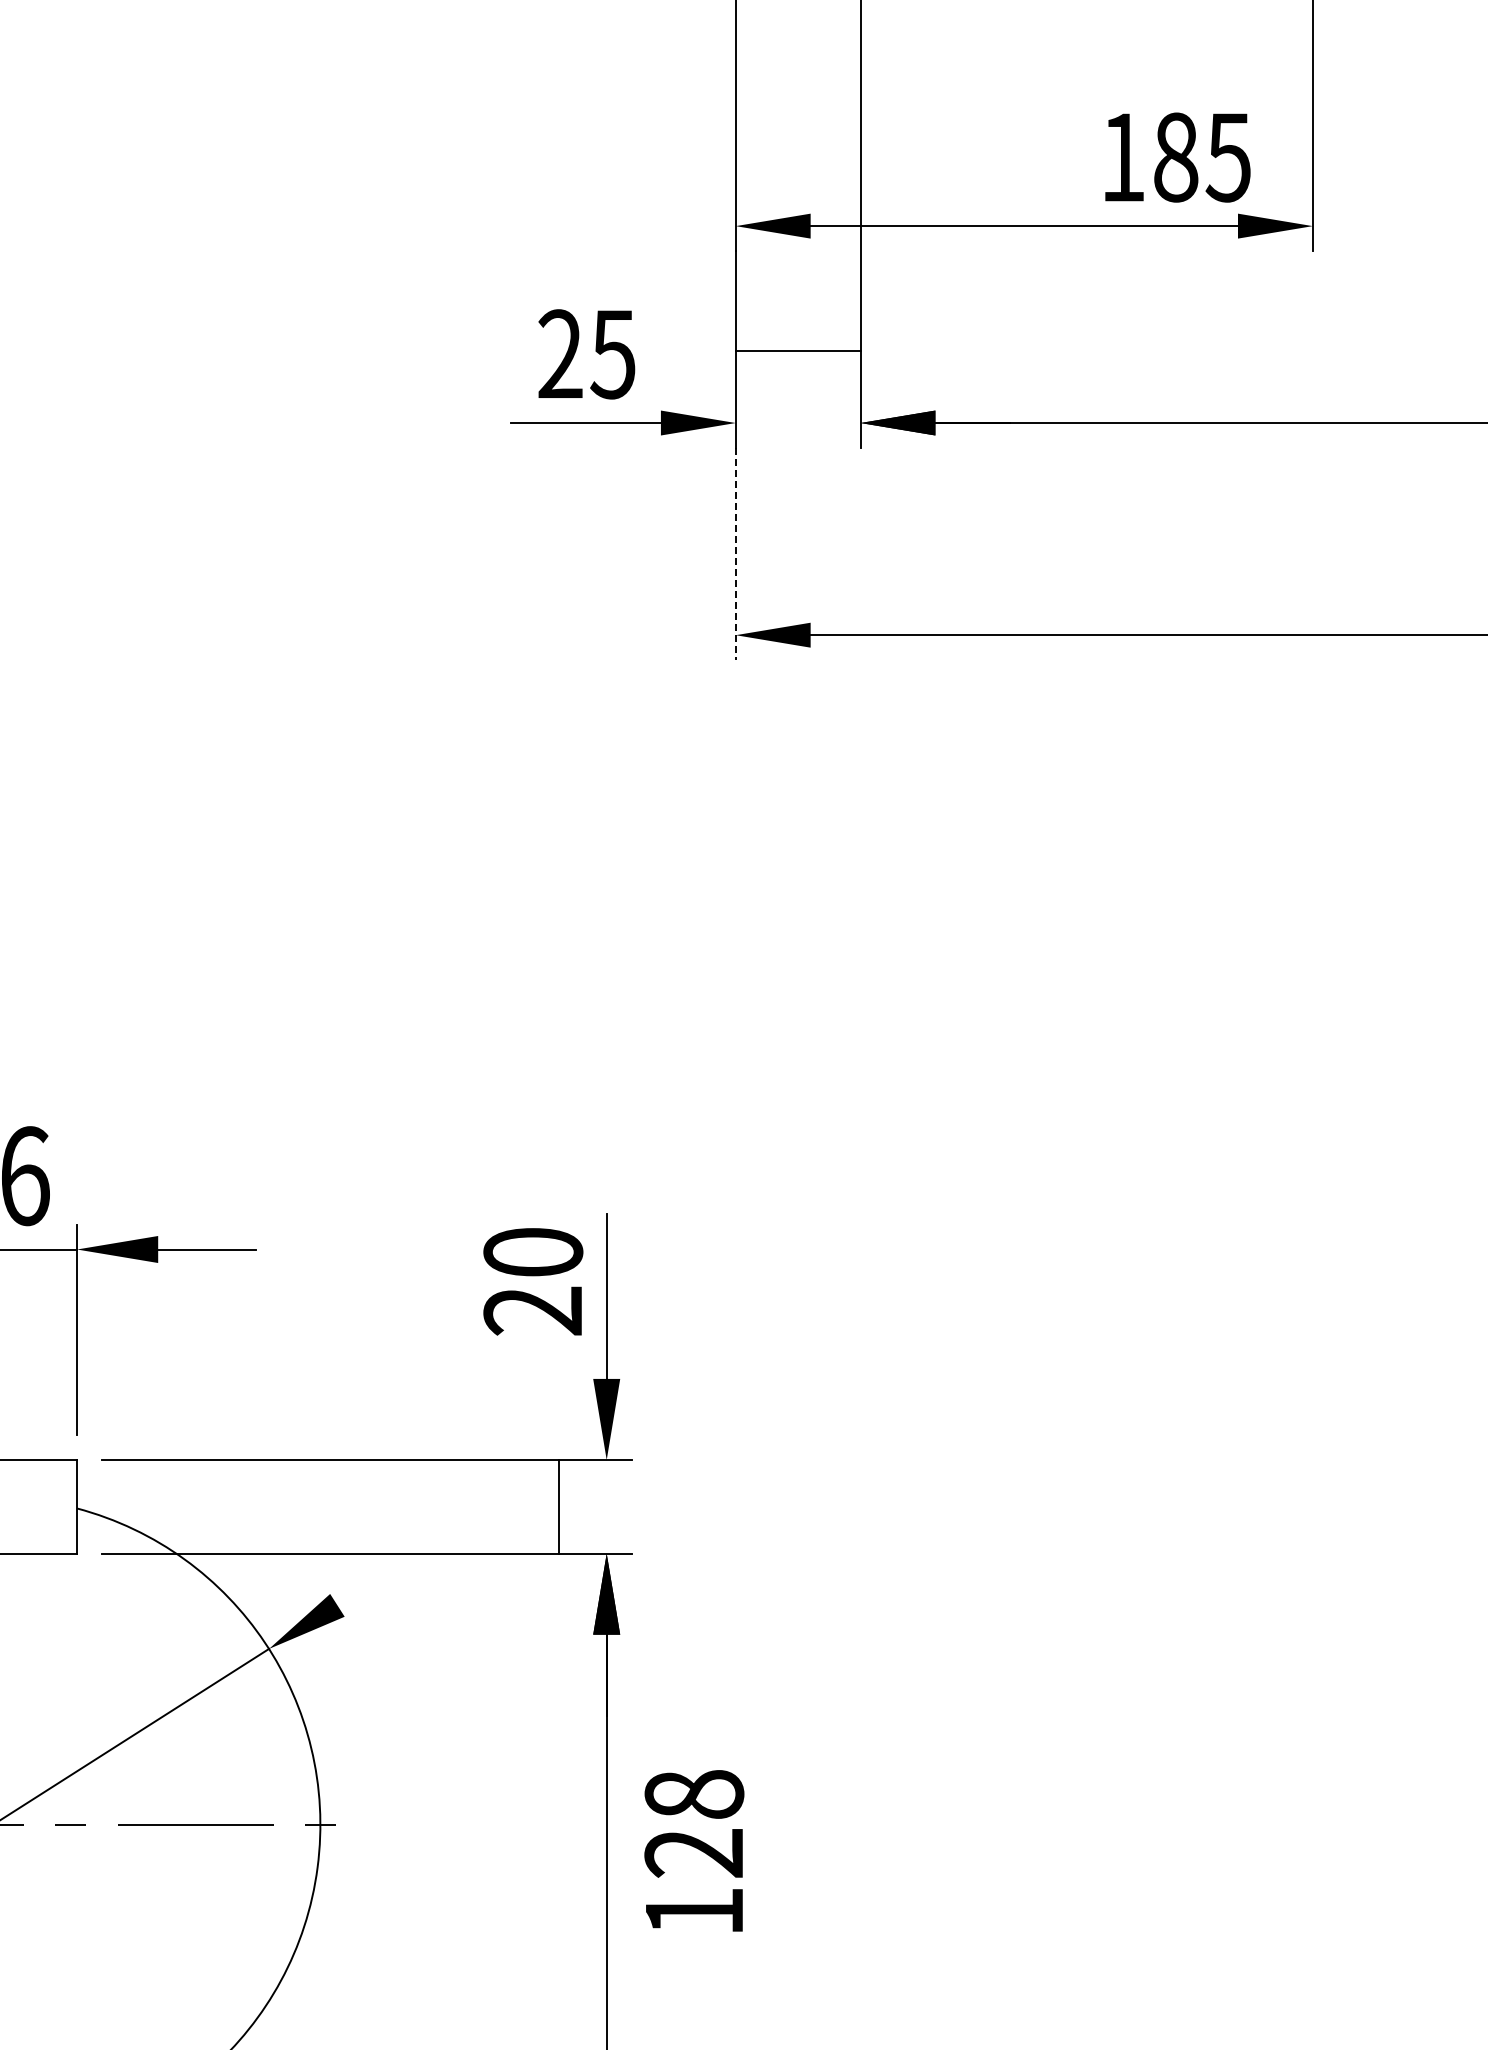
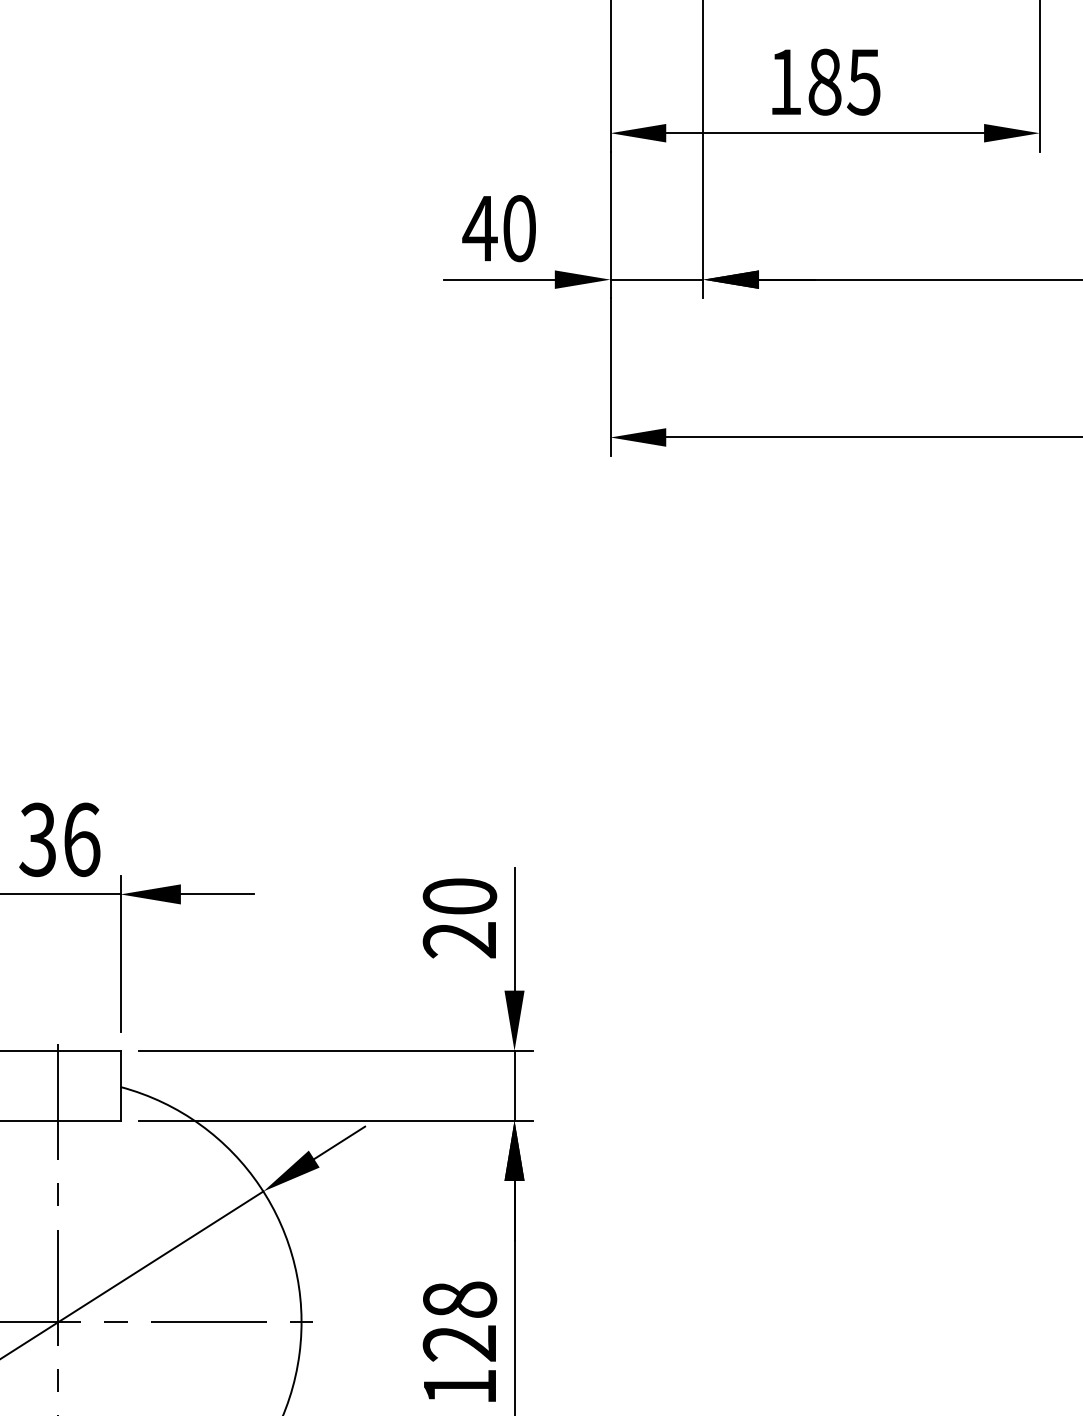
text: (1177, 157) -> (826, 82), moved
line: (797, 351) -> (656, 280), moved
text: (585, 354) -> (498, 228), 25 -> 40
line: (735, 554) -> (610, 377), dashed -> solid
line: (558, 1506) -> (514, 1085), moved
line: (371, 1583) -> (339, 1142), added
text: (694, 1850) -> (460, 1341), moved

